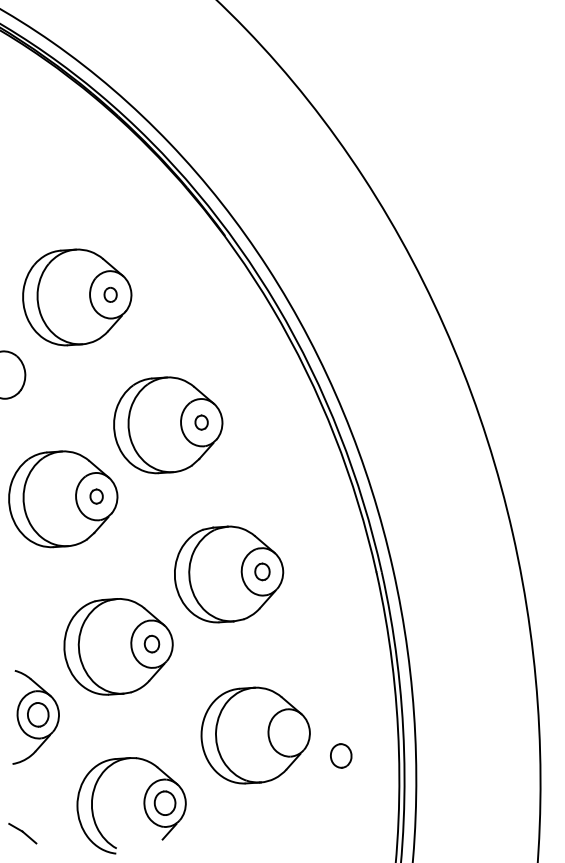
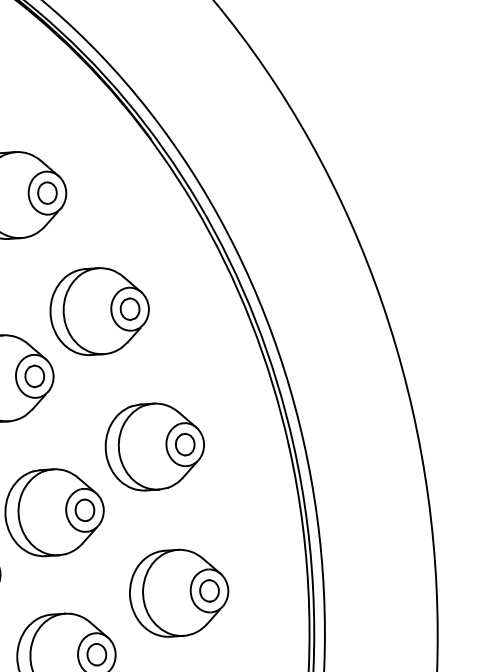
part: (110, 294) -> (47, 192), size x1.67
part: (201, 422) -> (129, 309), size x1.67
part: (96, 496) -> (34, 376), size x1.67
part: (262, 571) -> (185, 444), size x1.43
part: (151, 643) -> (84, 509), size x1.43
part: (341, 755) -> (209, 590), moved

